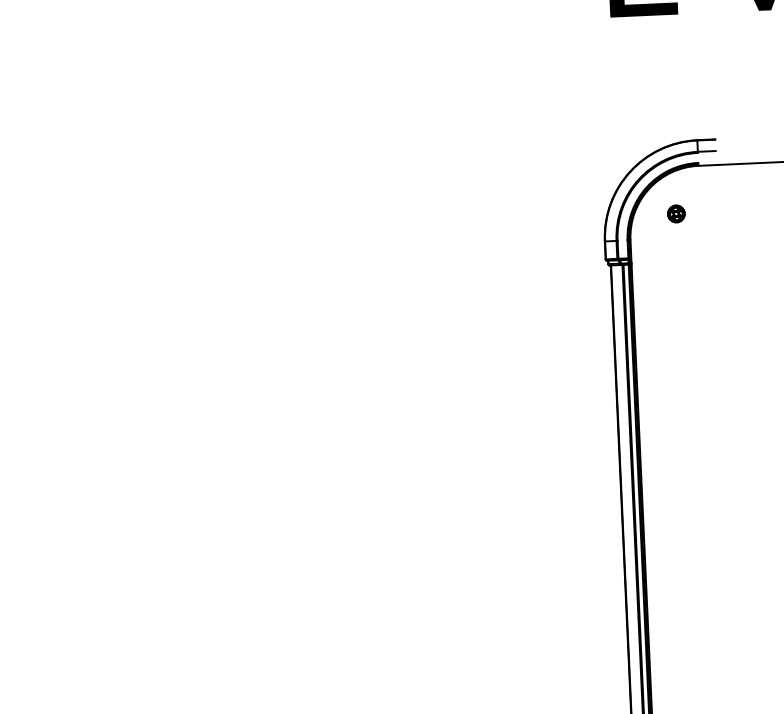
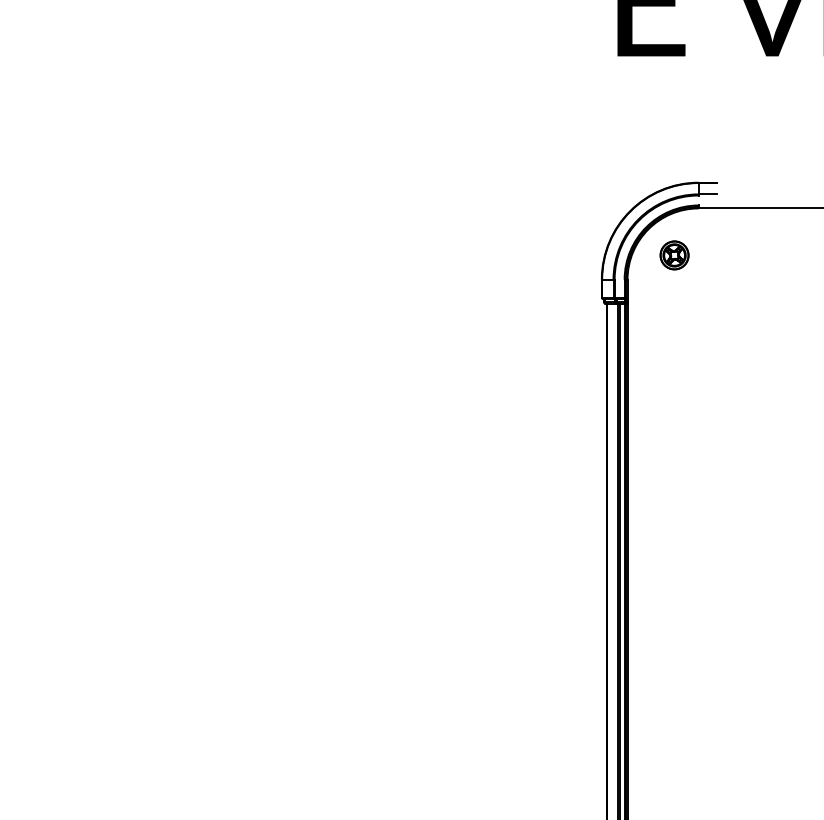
part: (676, 214) -> (674, 255), size x1.67

